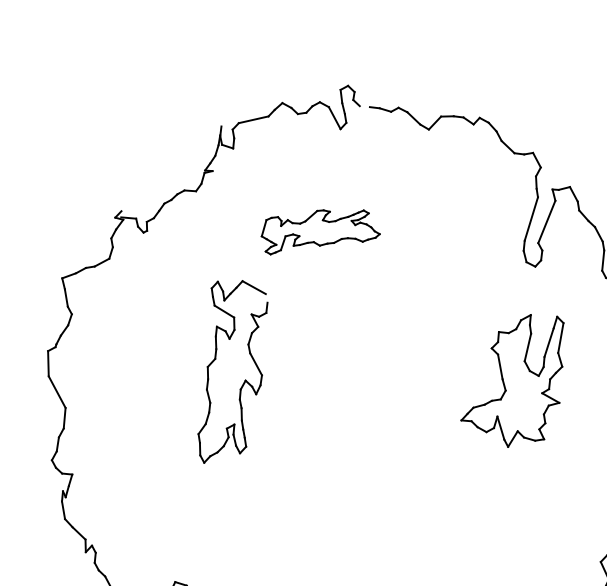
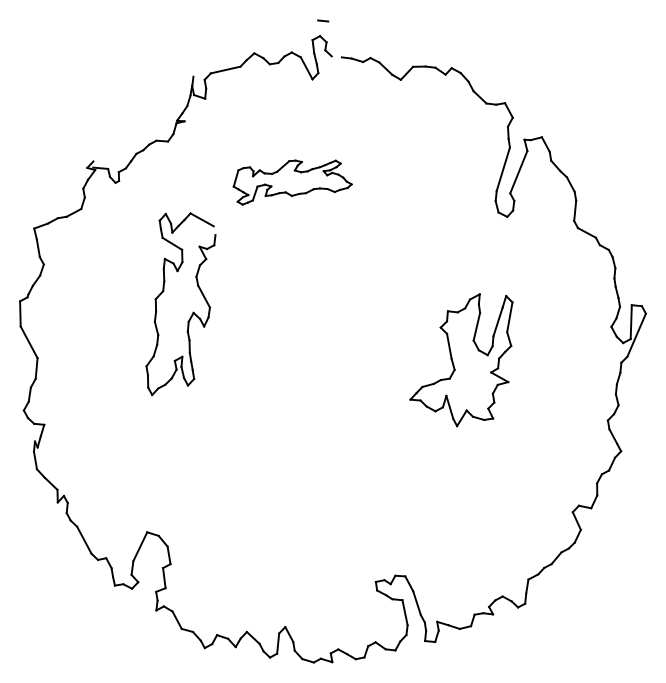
line: (351, 70) -> (323, 20), added
part: (244, 380) -> (192, 312), moved
part: (512, 381) -> (461, 360), moved

